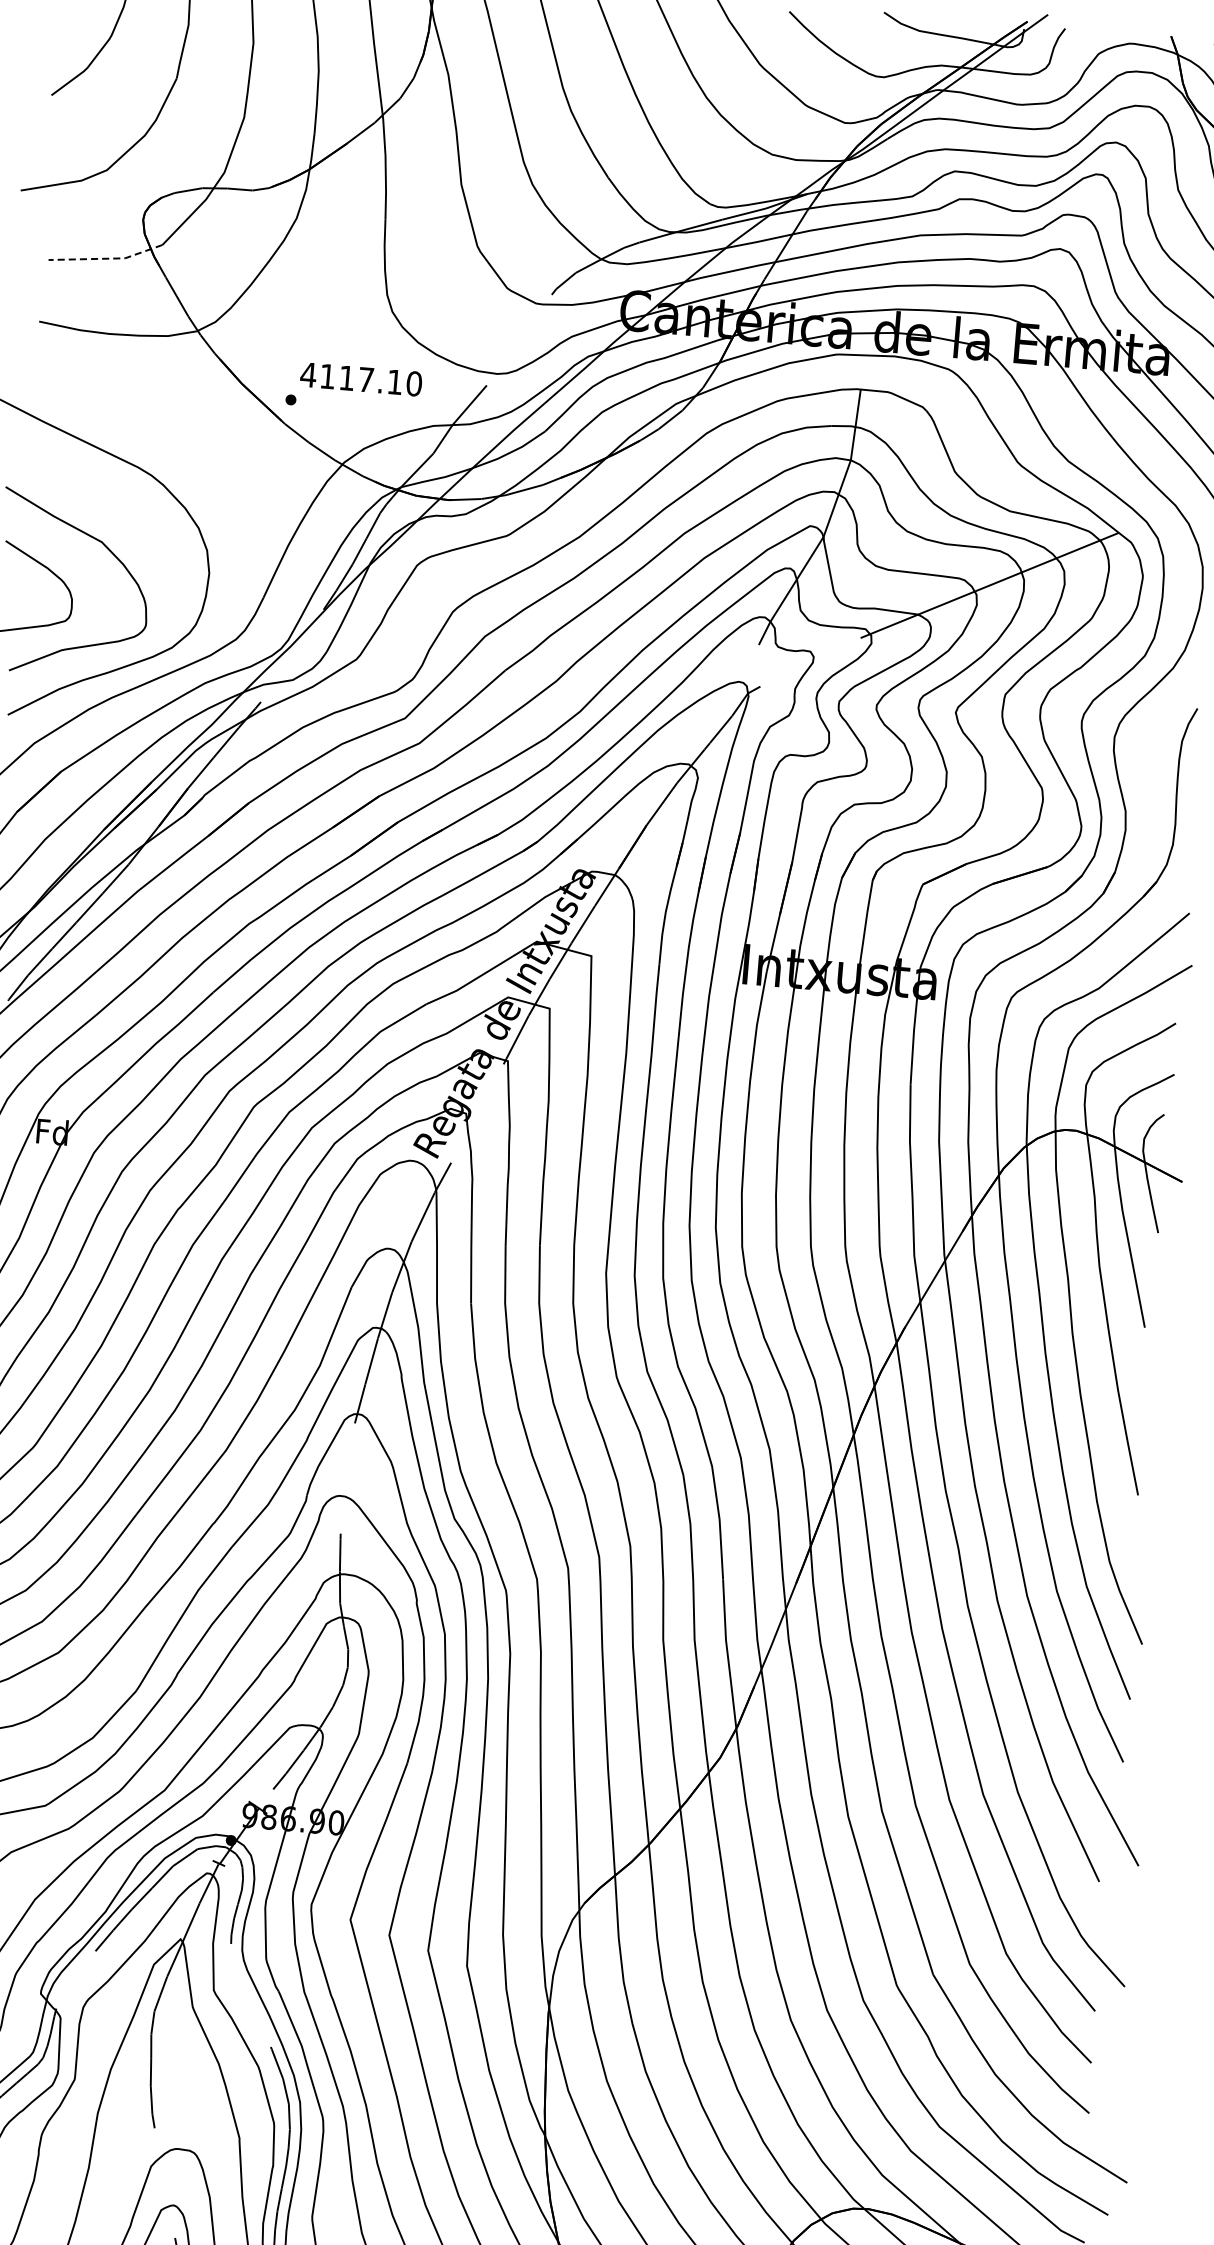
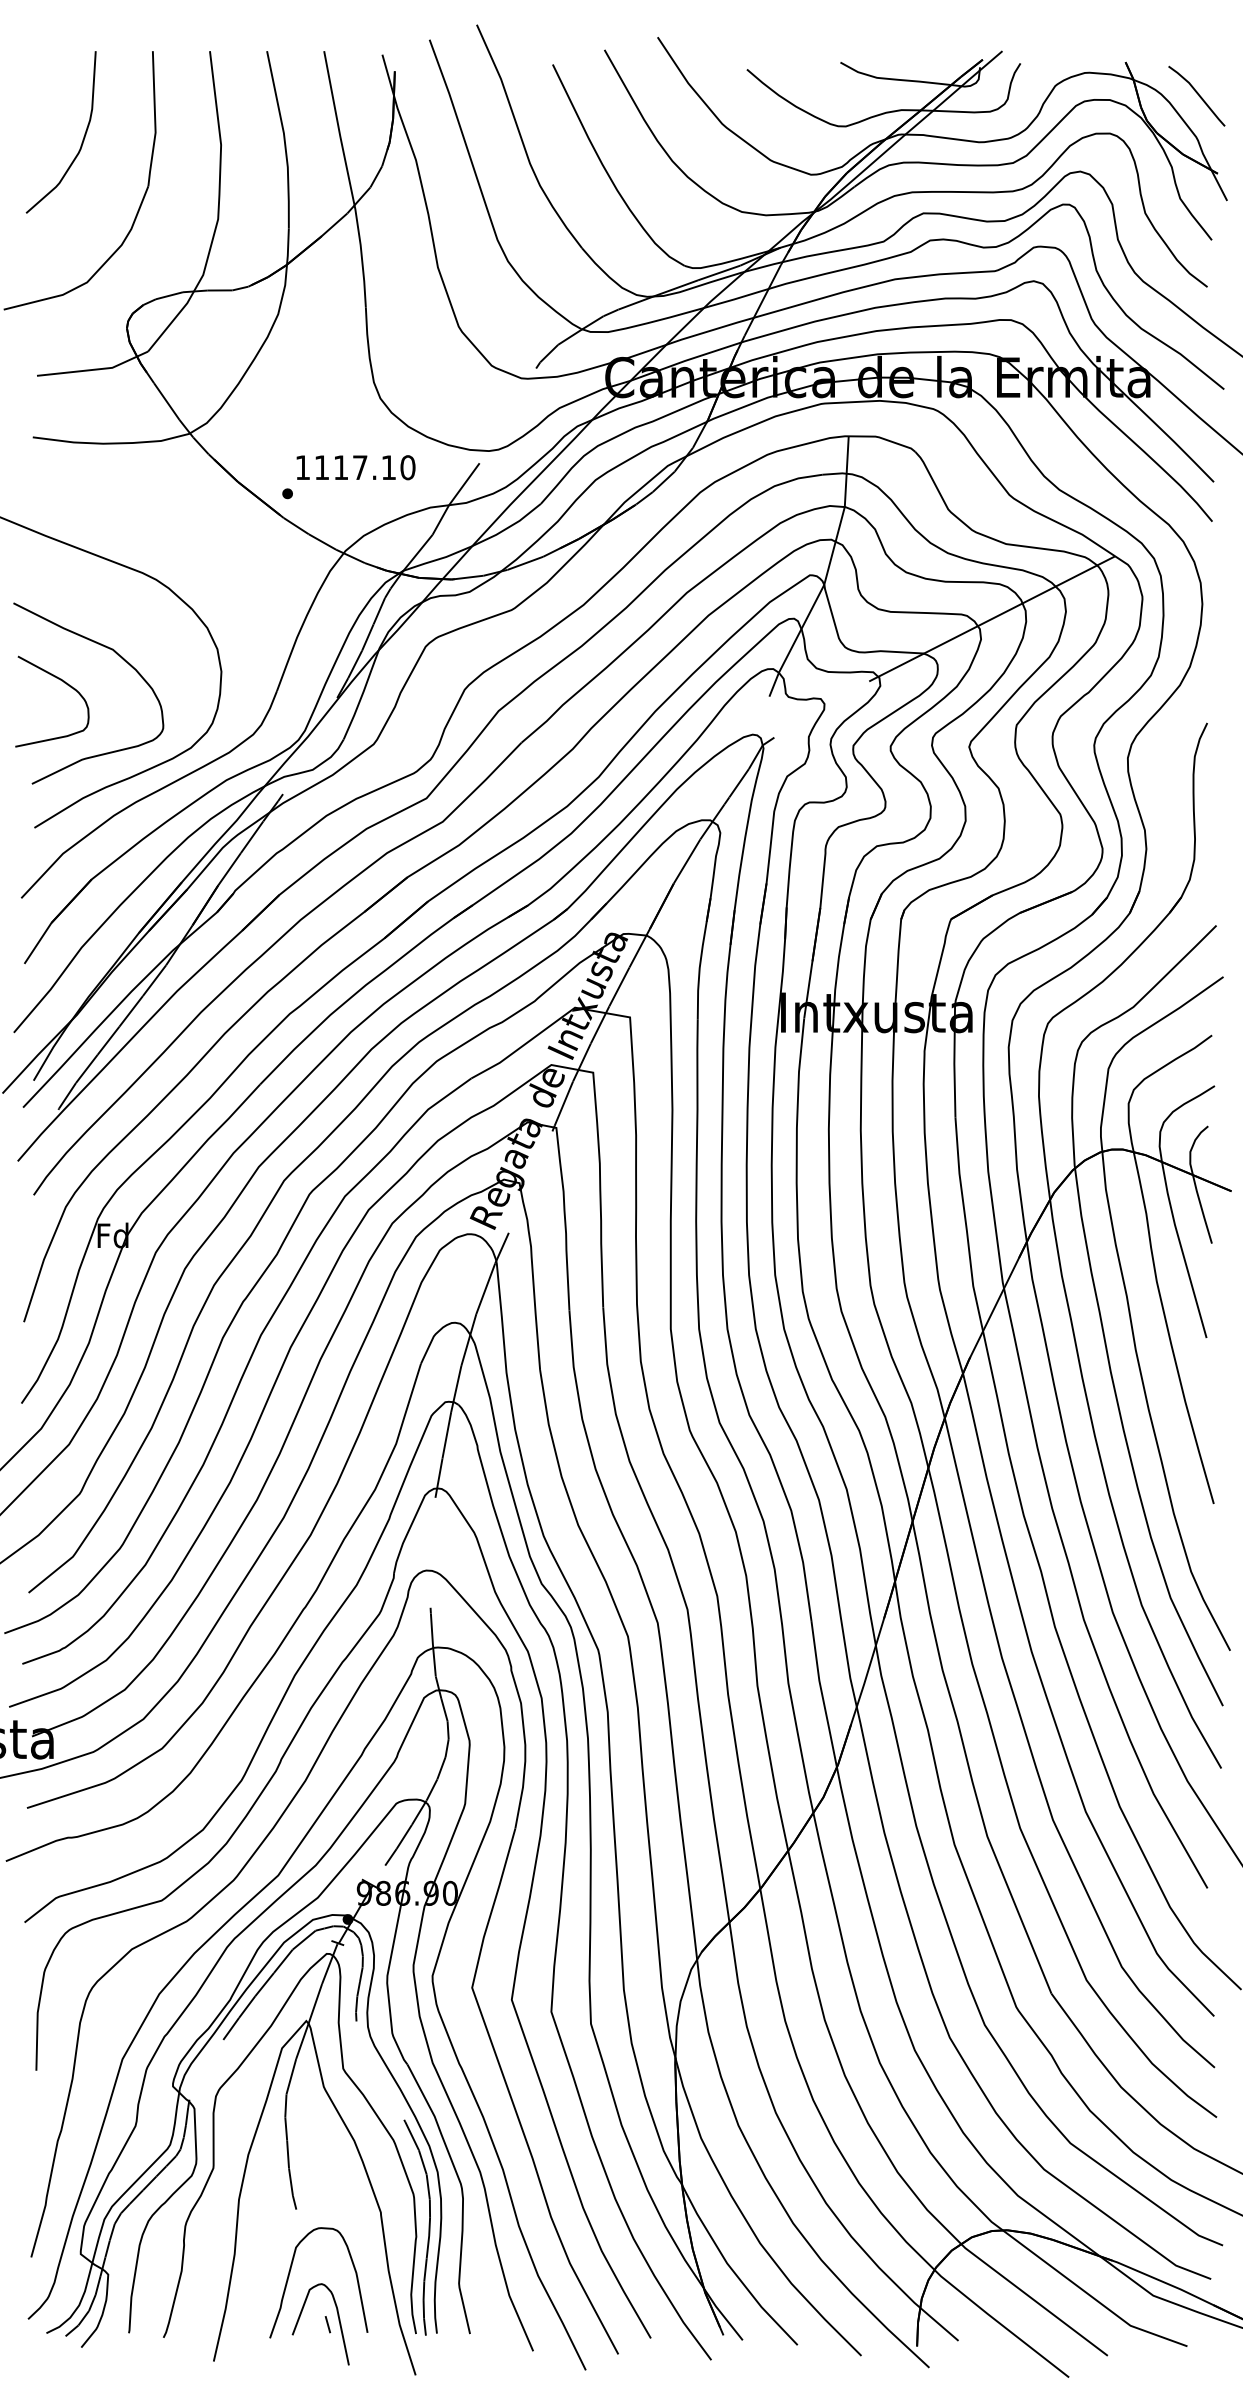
line: (107, 258) -> (94, 369), dashed -> solid
text: (308, 374) -> (302, 467), 4117.10 -> 1117.10

